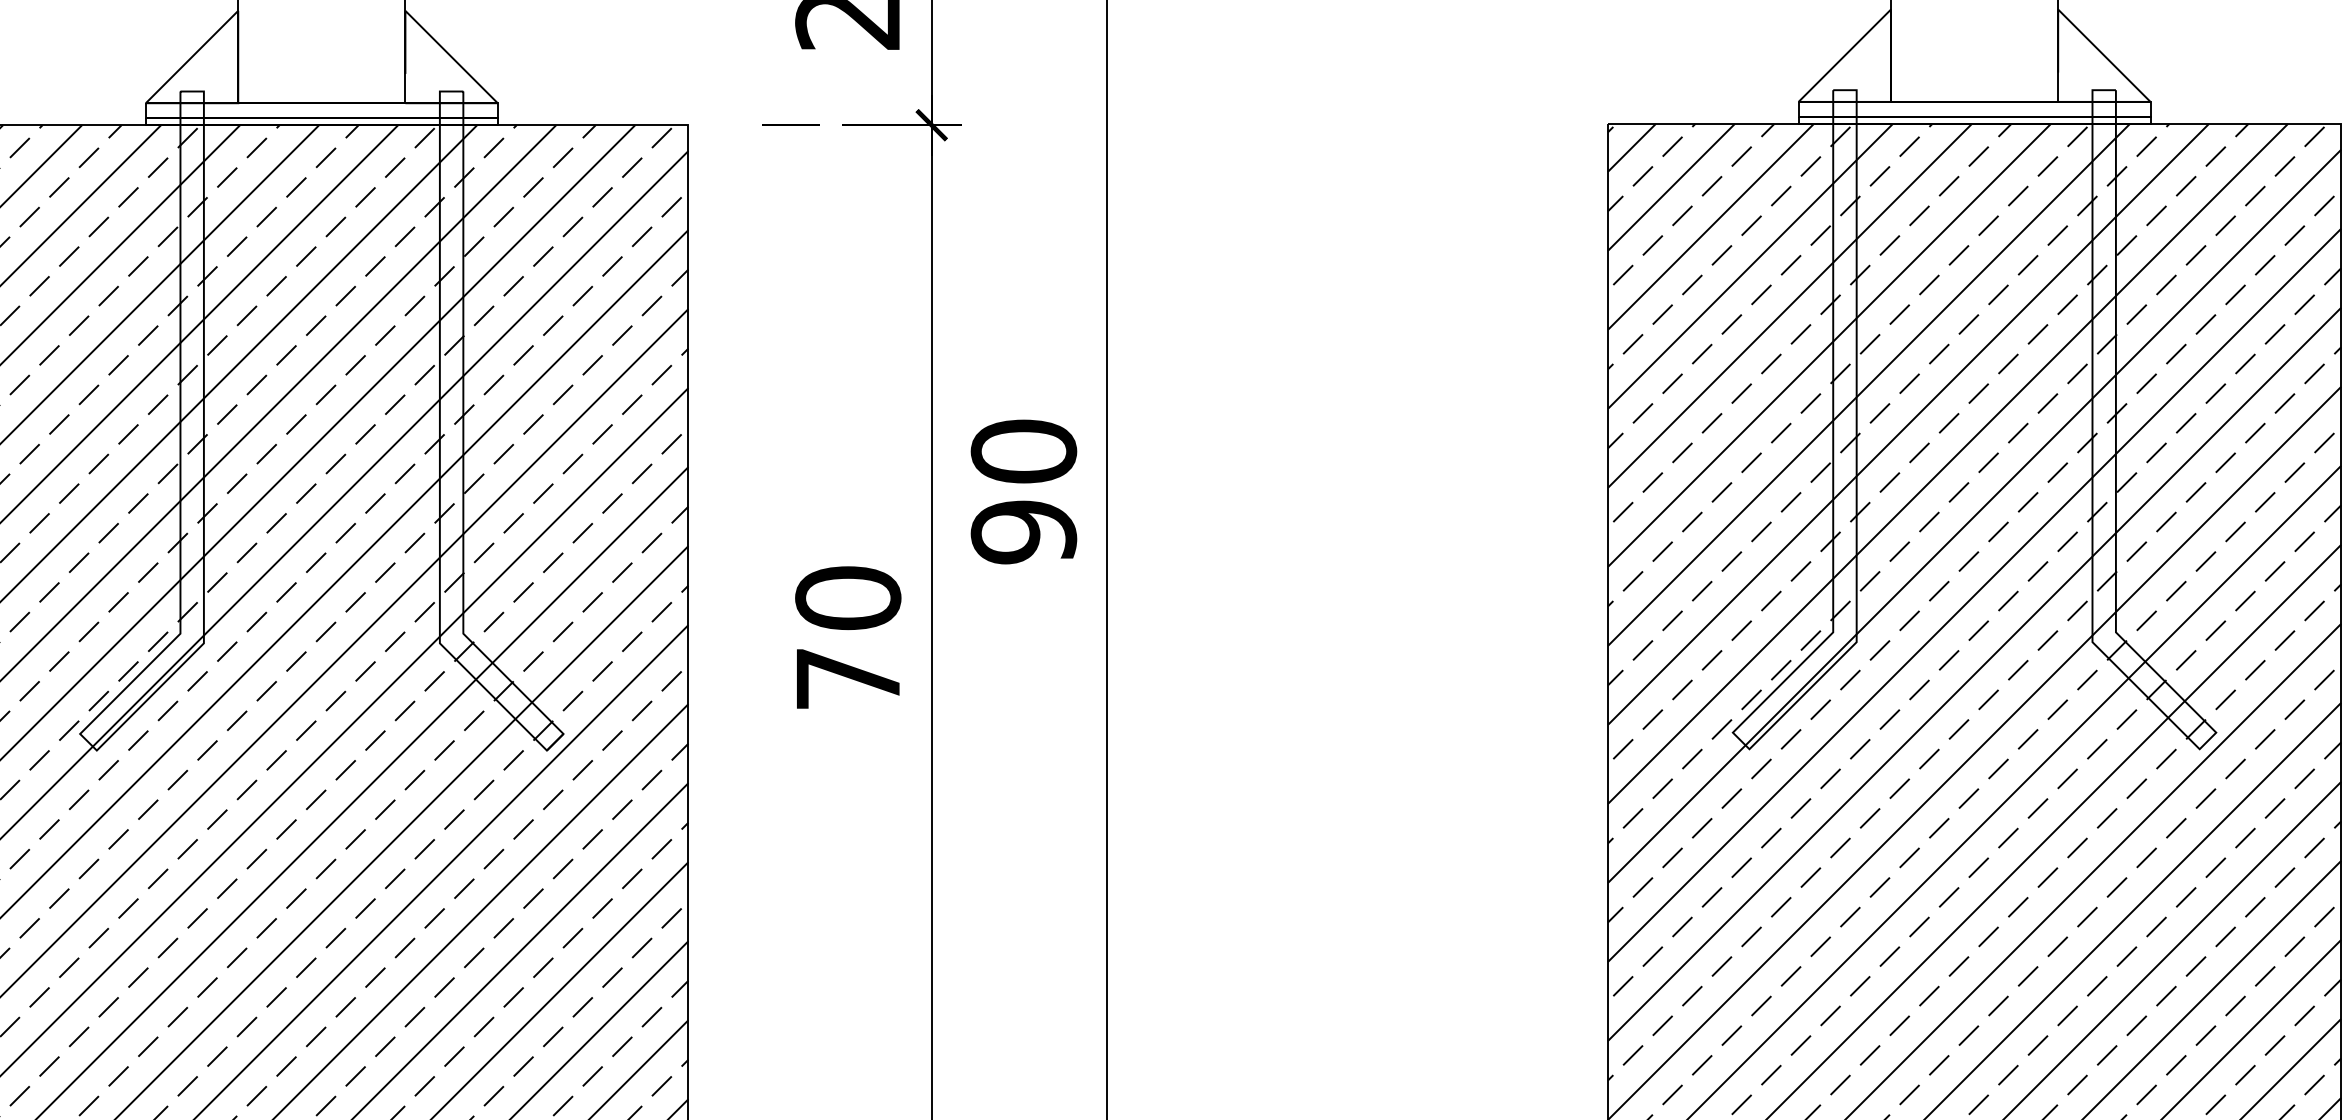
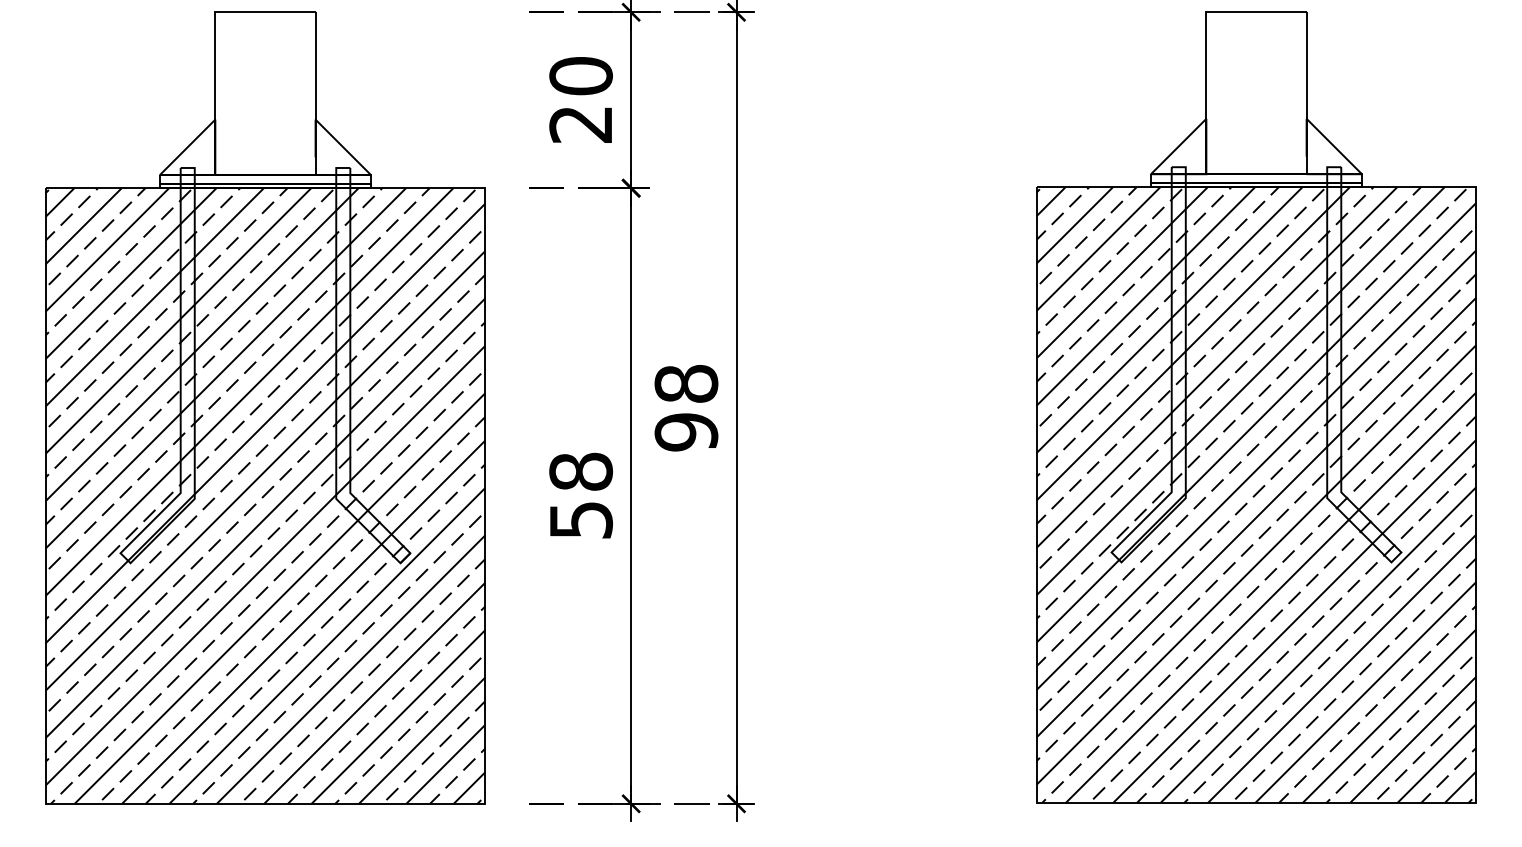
text: (1023, 450) -> (686, 383), 90 -> 98
text: (847, 637) -> (580, 495), 70 -> 58

